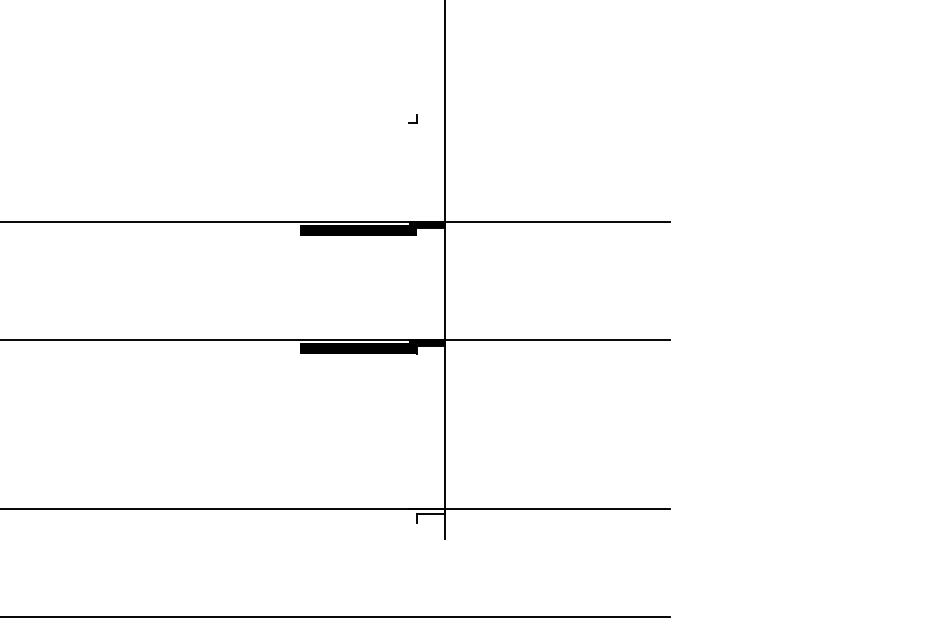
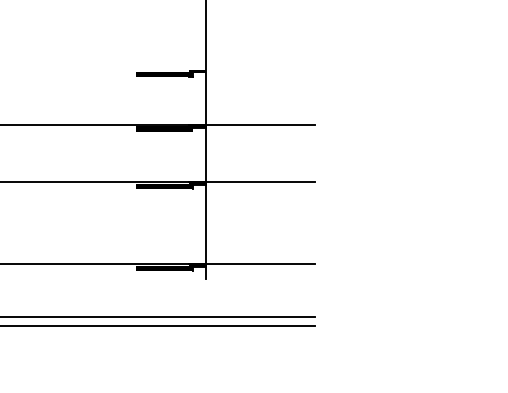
fill: (371, 115) -> (170, 73), added
fill: (371, 515) -> (170, 267), added

